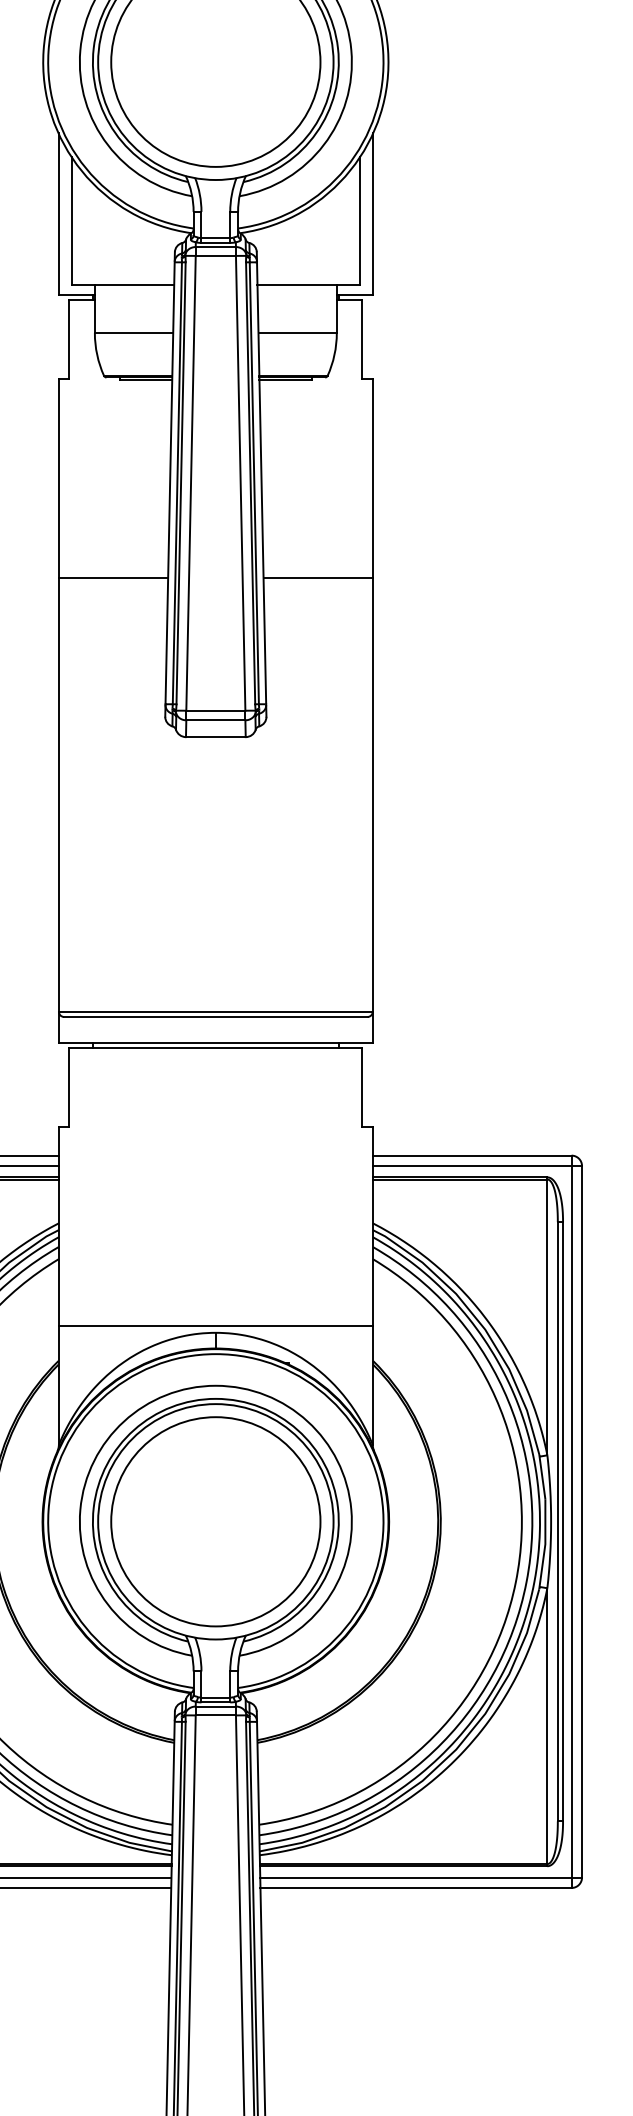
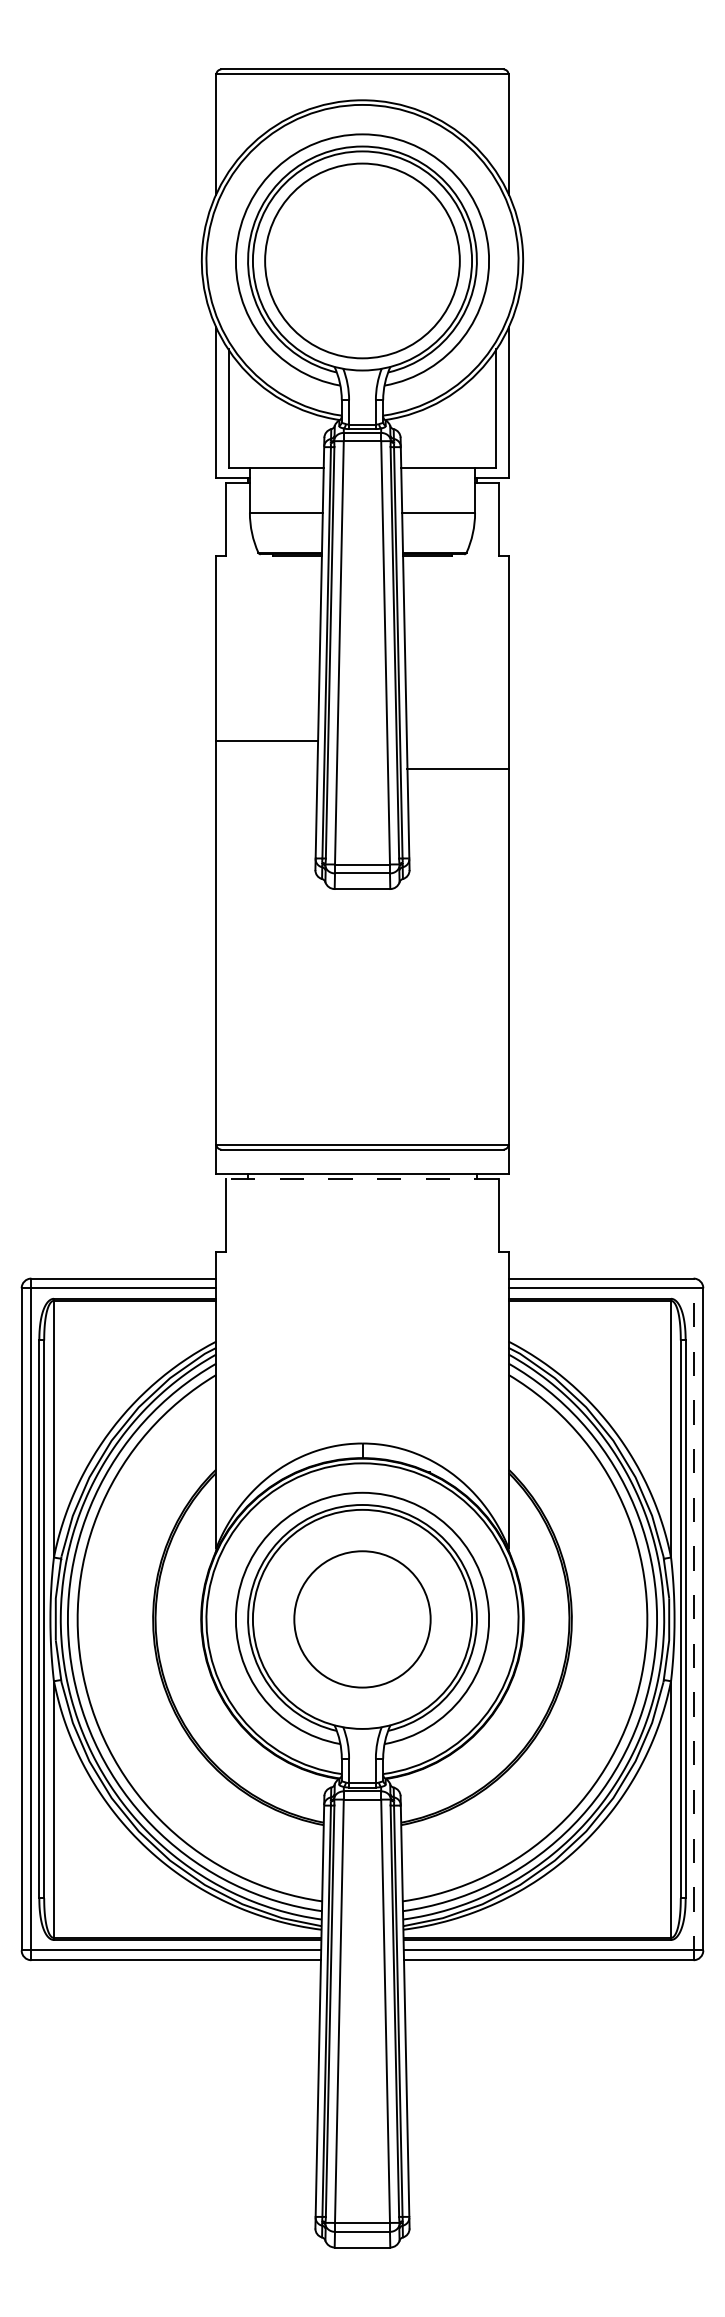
line: (317, 577) -> (457, 768), moved
line: (215, 1048) -> (362, 1178), solid -> dashed
line: (215, 1325) -> (362, 1436), removed
circle: (215, 1521) -> (362, 1619), size x0.7
line: (571, 1521) -> (693, 1619), solid -> dashed

